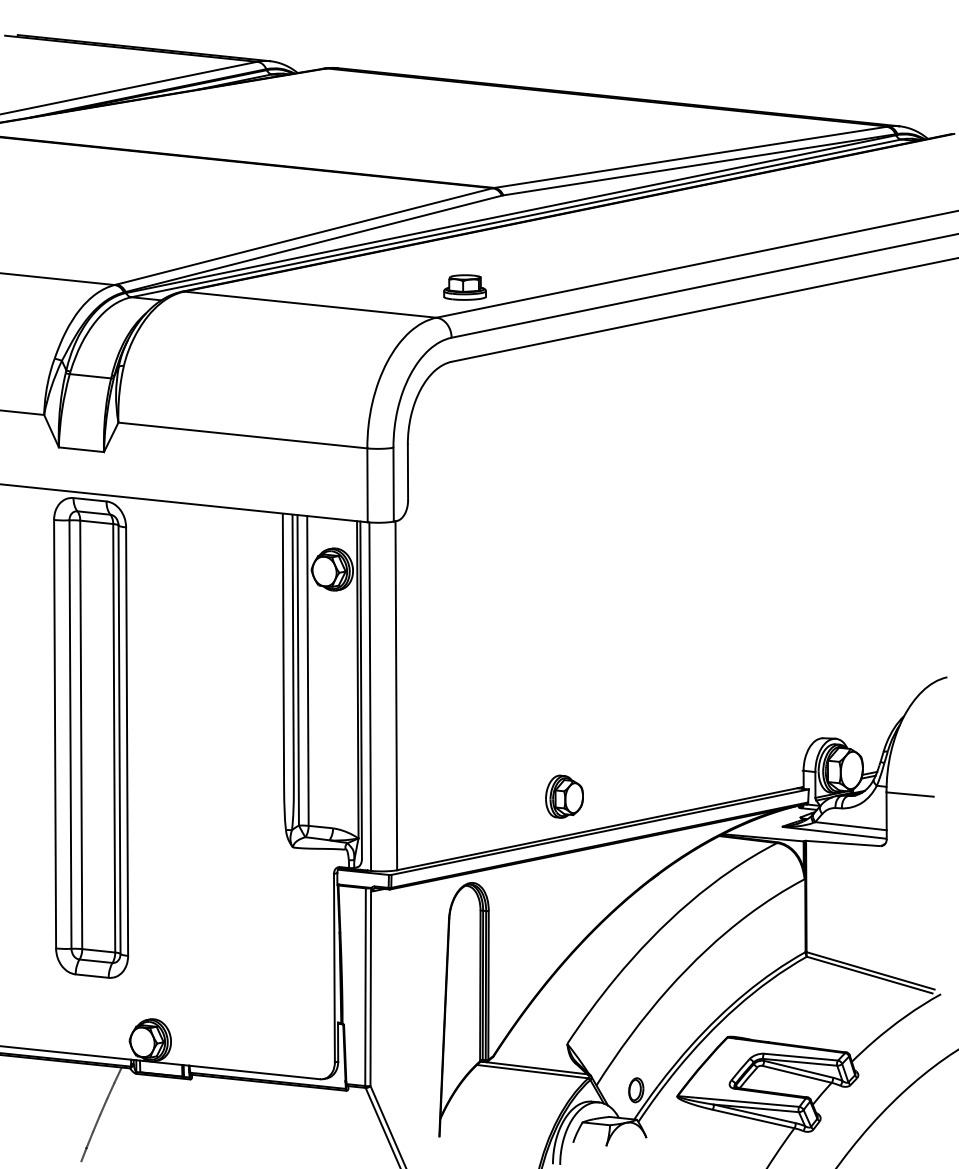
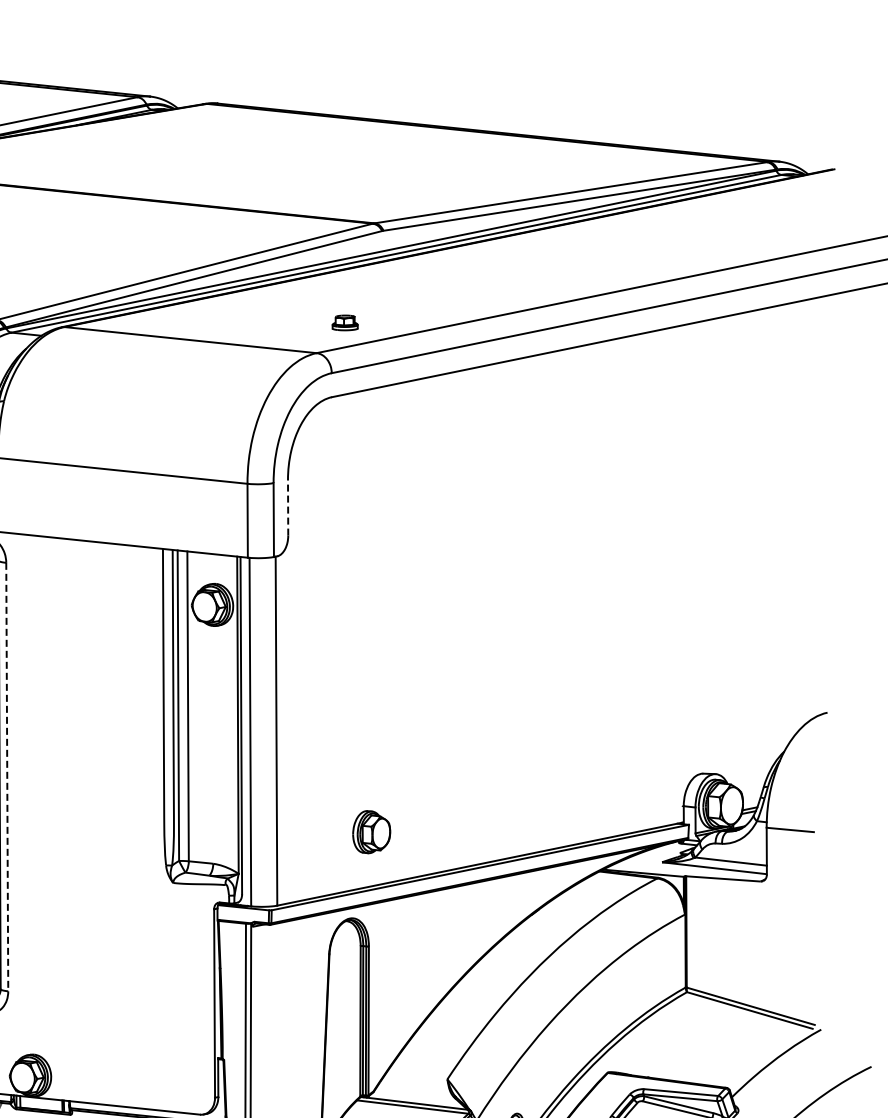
part: (464, 287) -> (344, 322), size x0.6
line: (407, 472) -> (287, 507), solid -> dashed
line: (127, 742) -> (7, 777), solid -> dashed
part: (564, 796) -> (371, 831), moved

